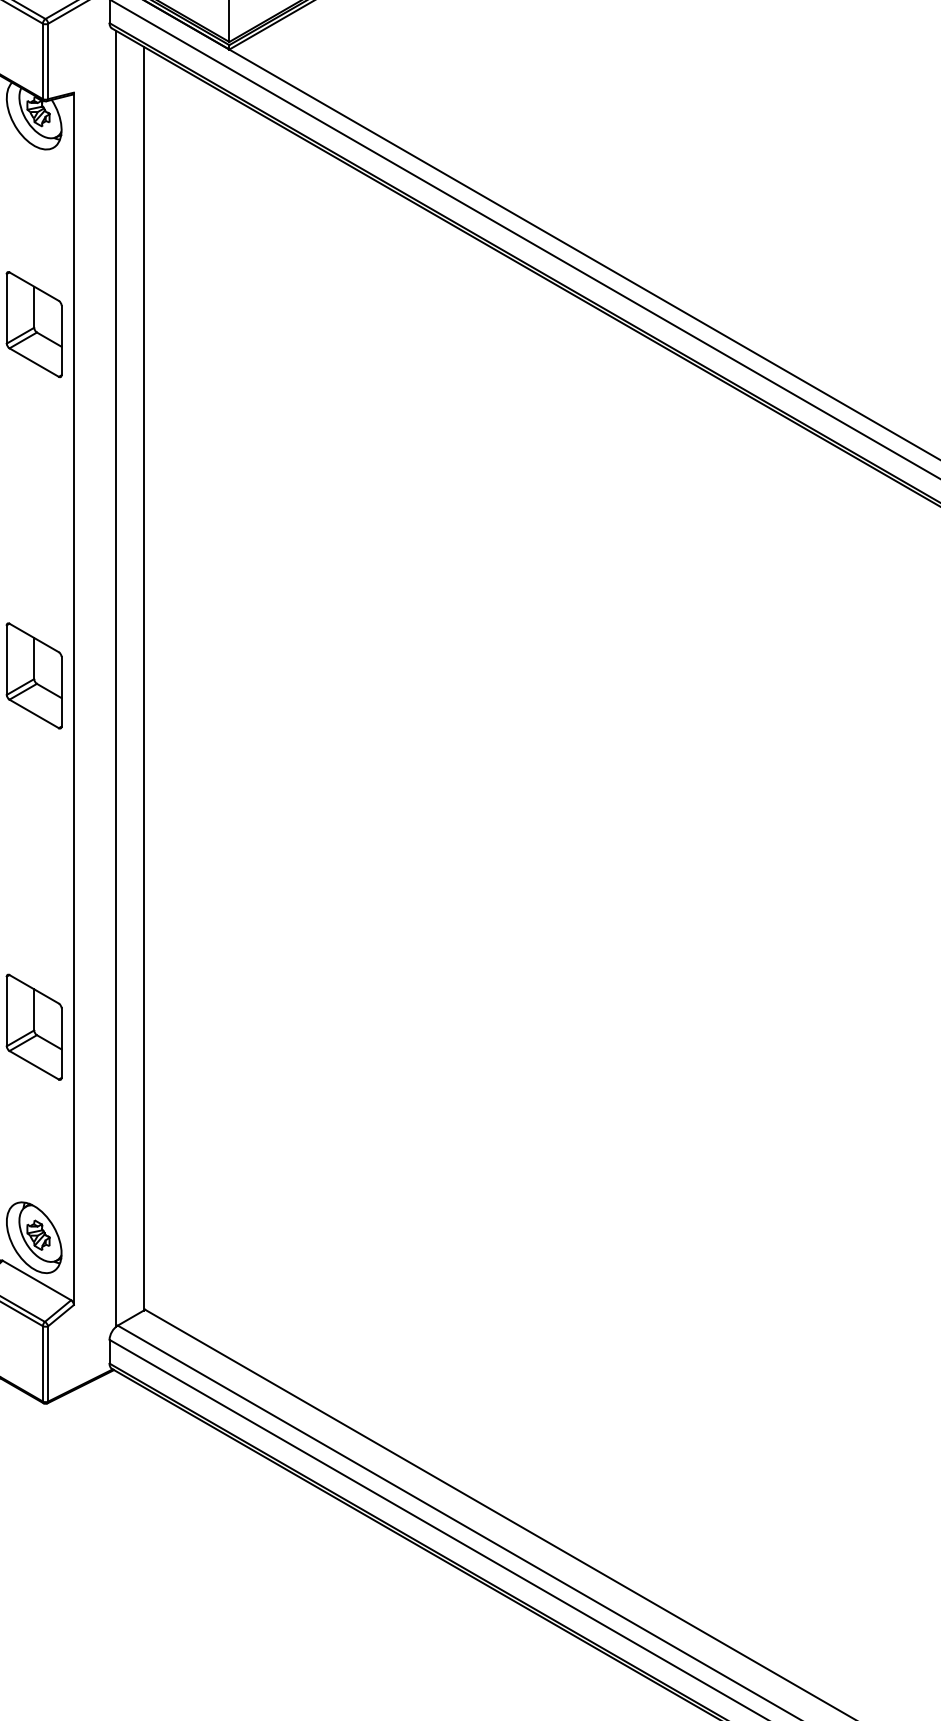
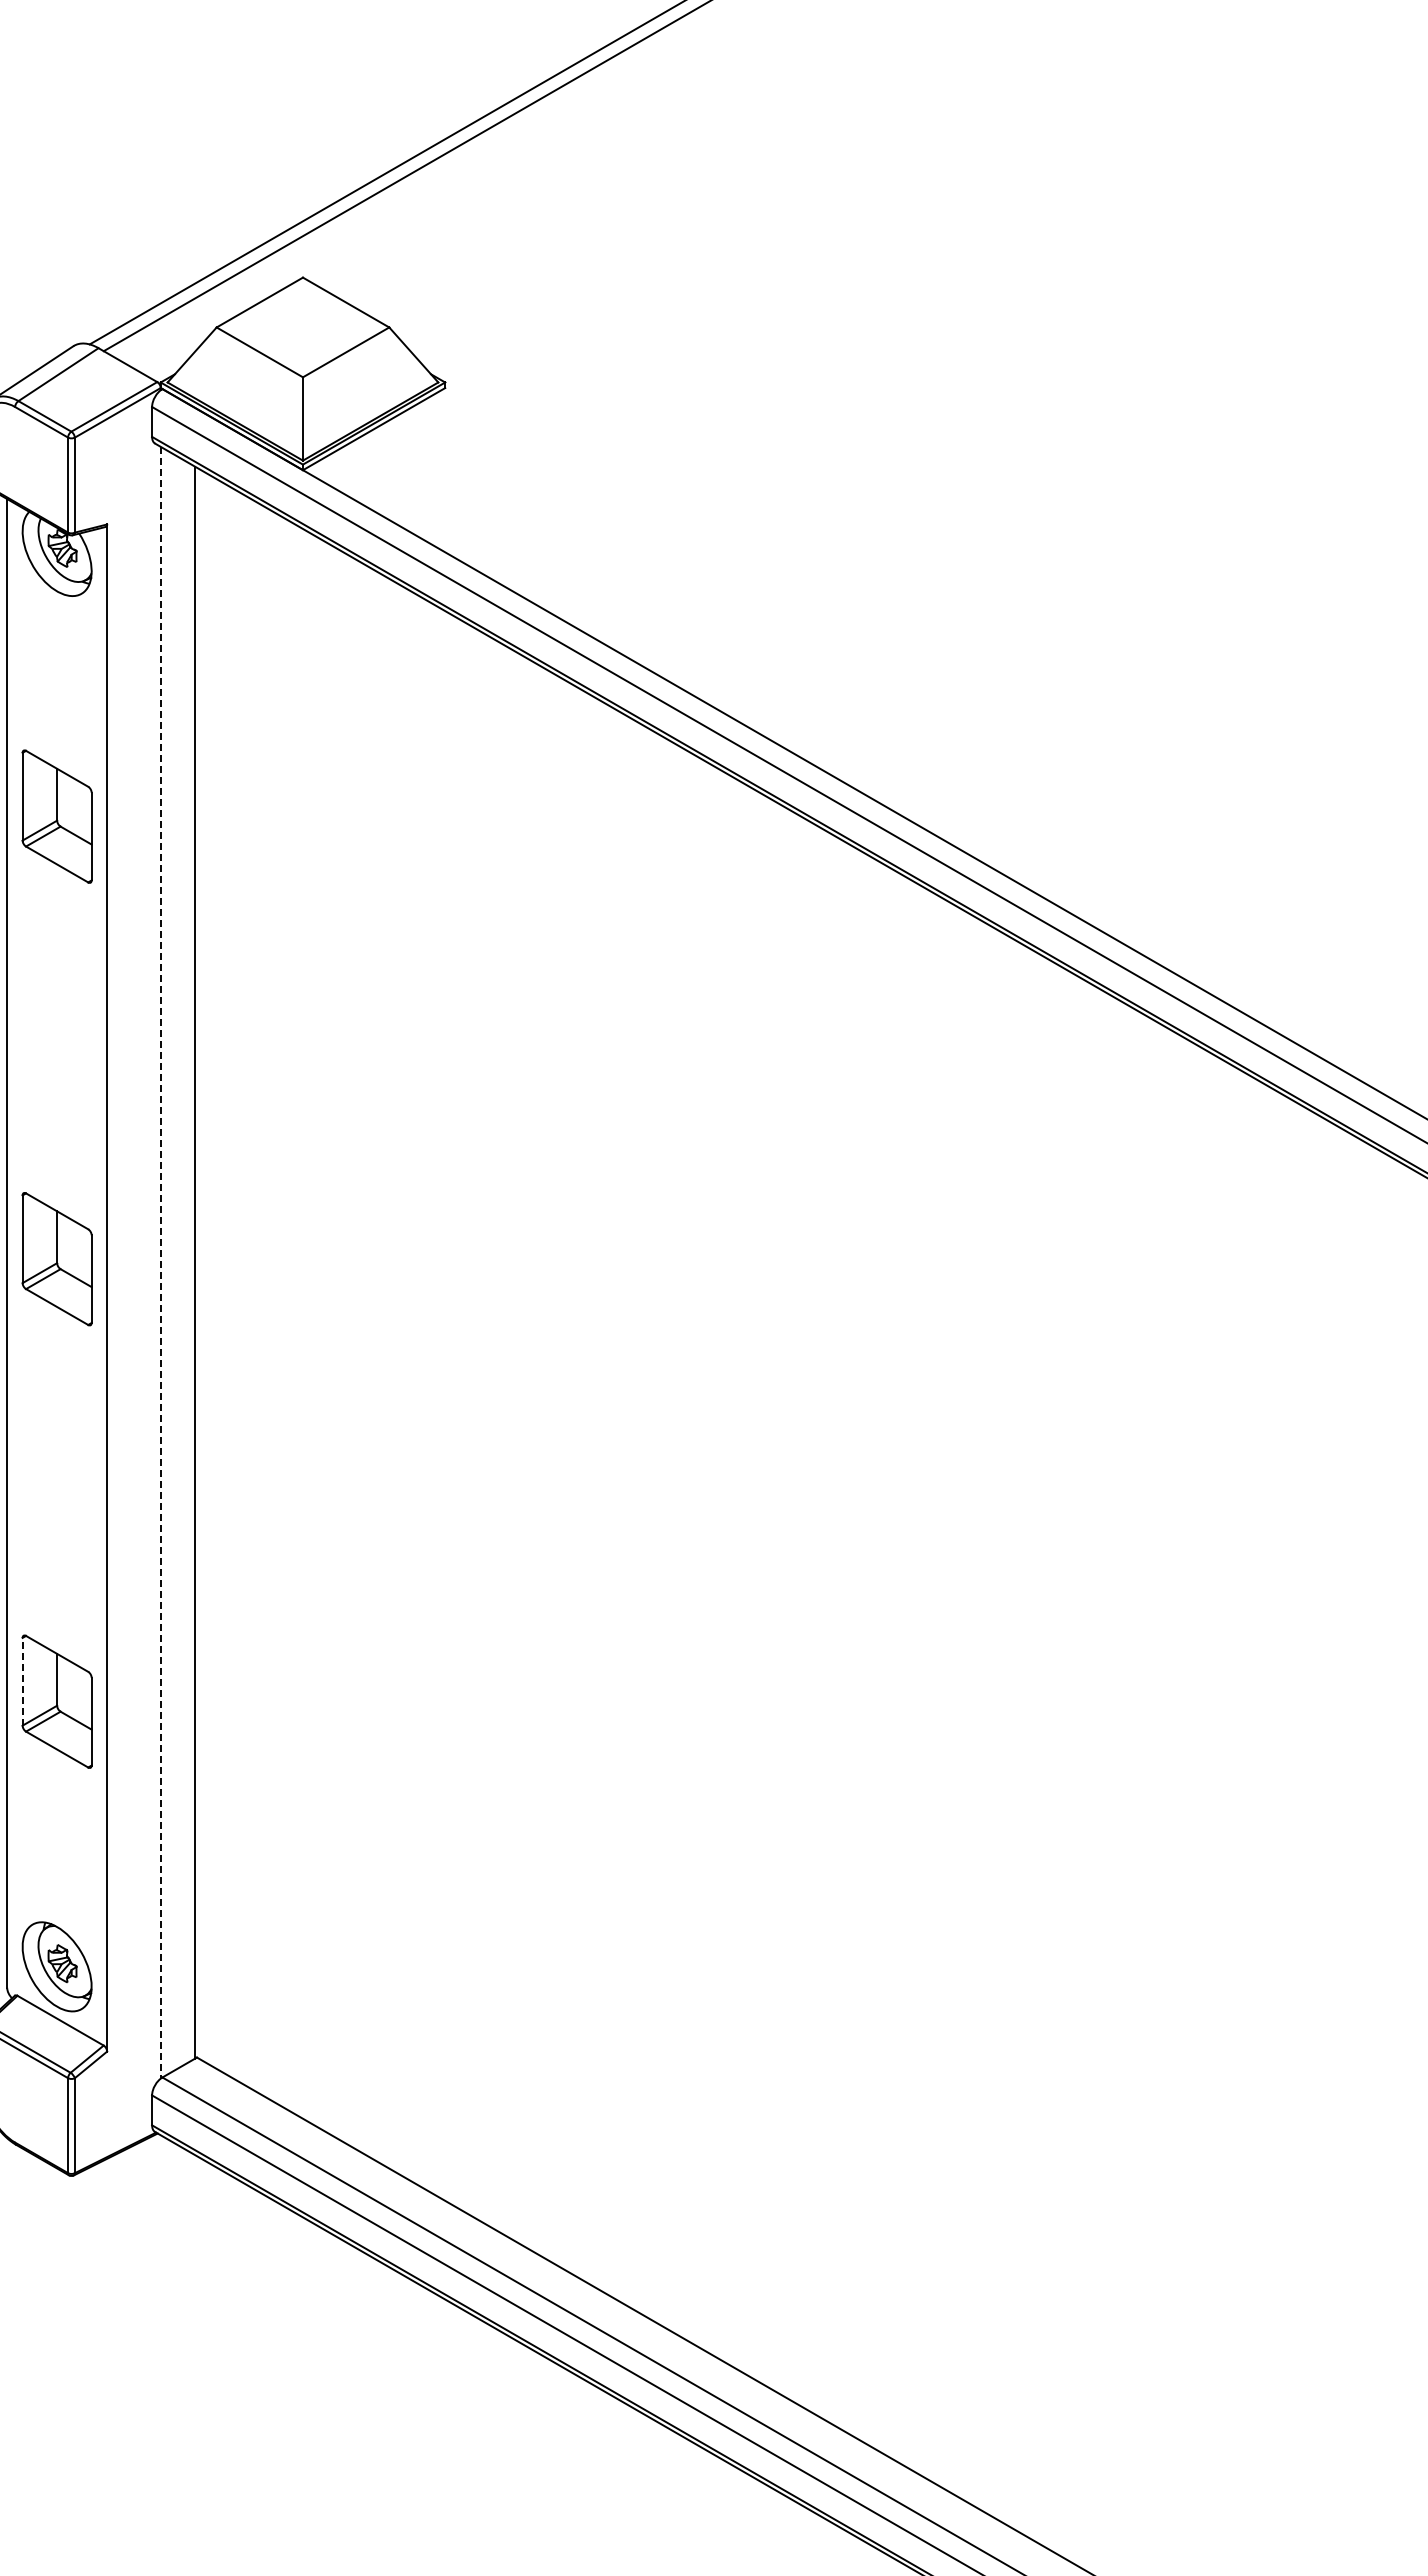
line: (116, 678) -> (160, 1262), solid -> dashed
line: (6, 1011) -> (22, 1681), solid -> dashed

